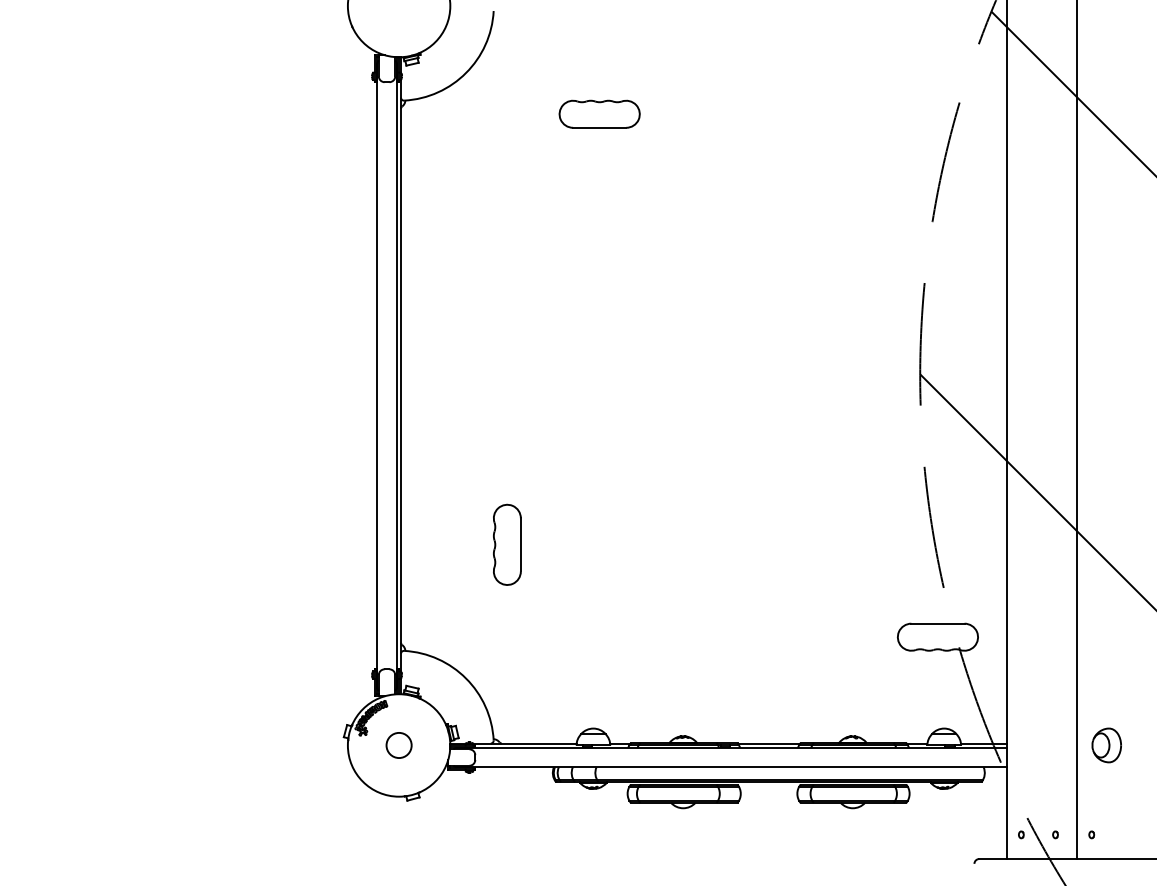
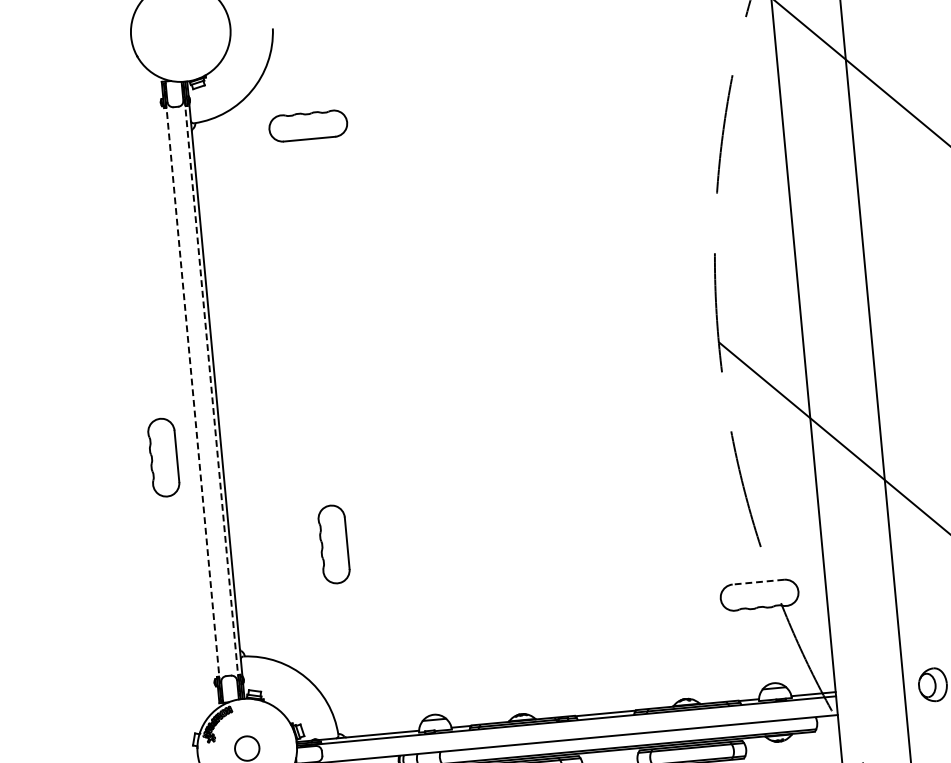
part: (599, 113) -> (308, 125), moved
line: (377, 375) -> (193, 392), solid -> dashed
line: (396, 375) -> (211, 390), solid -> dashed
part: (341, 439) -> (163, 457), added
line: (937, 623) -> (757, 581), solid -> dashed

